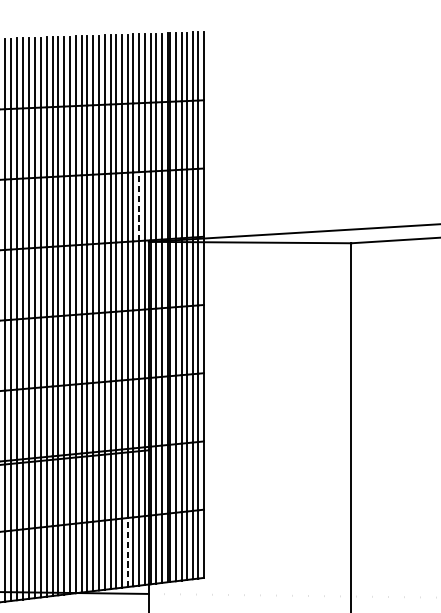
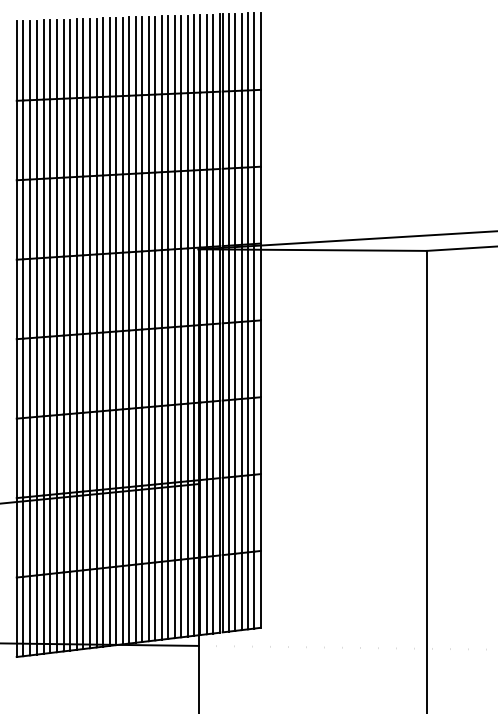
line: (139, 206) -> (187, 209), dashed -> solid
line: (127, 552) -> (174, 599), dashed -> solid

